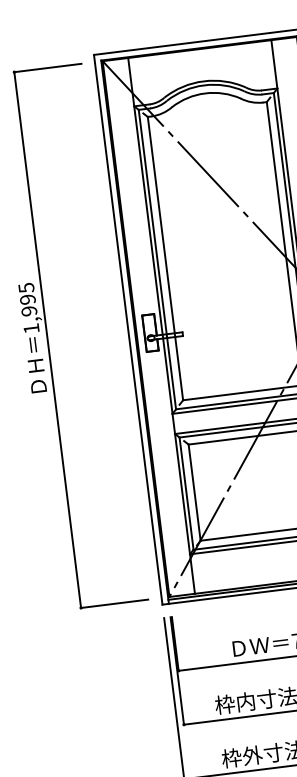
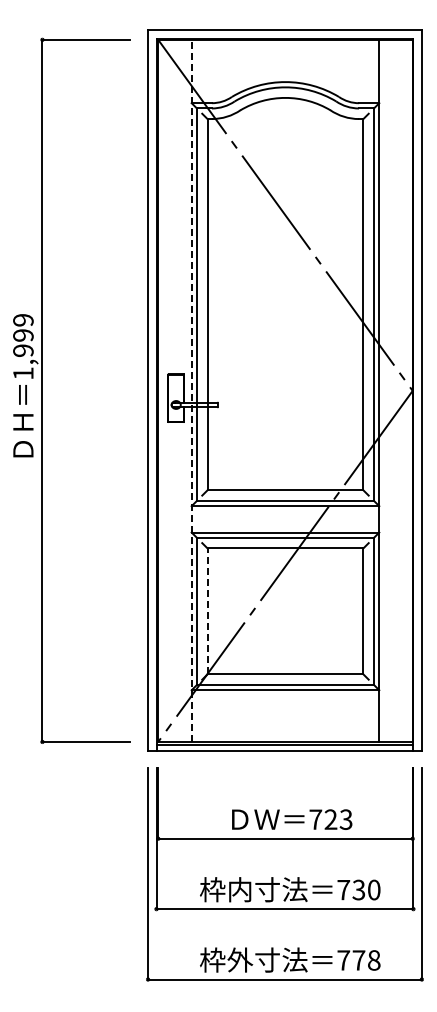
text: (26, 288) -> (23, 320), 1,995 -> 1,999
line: (161, 325) -> (191, 390), solid -> dashed
line: (194, 492) -> (207, 611), solid -> dashed

